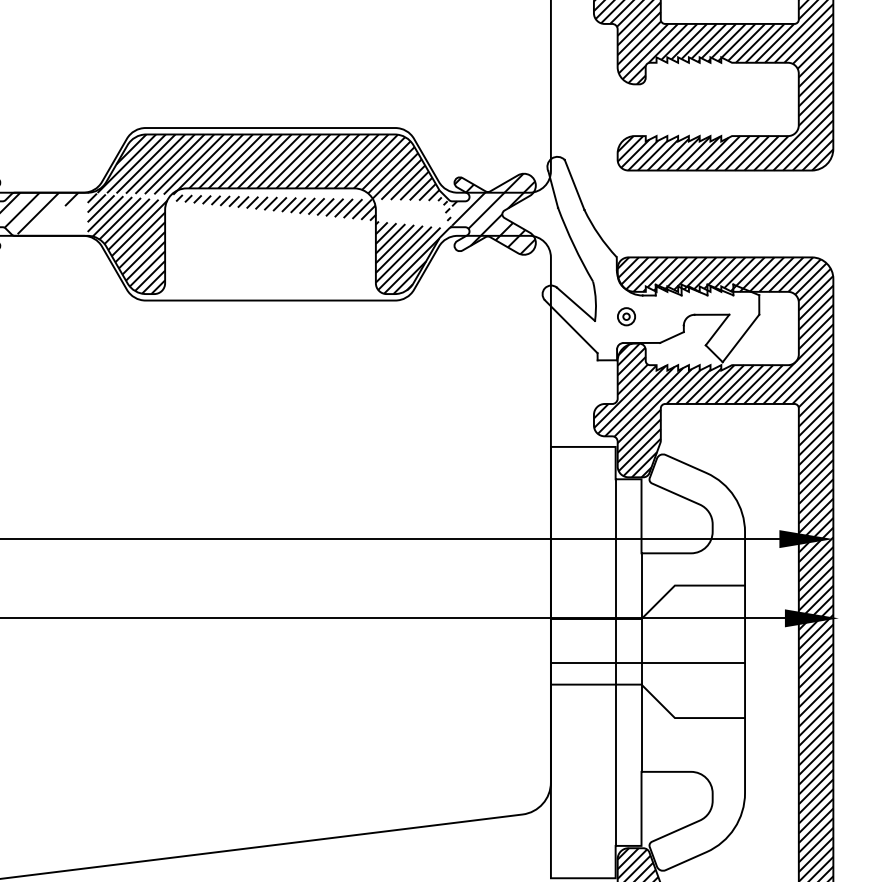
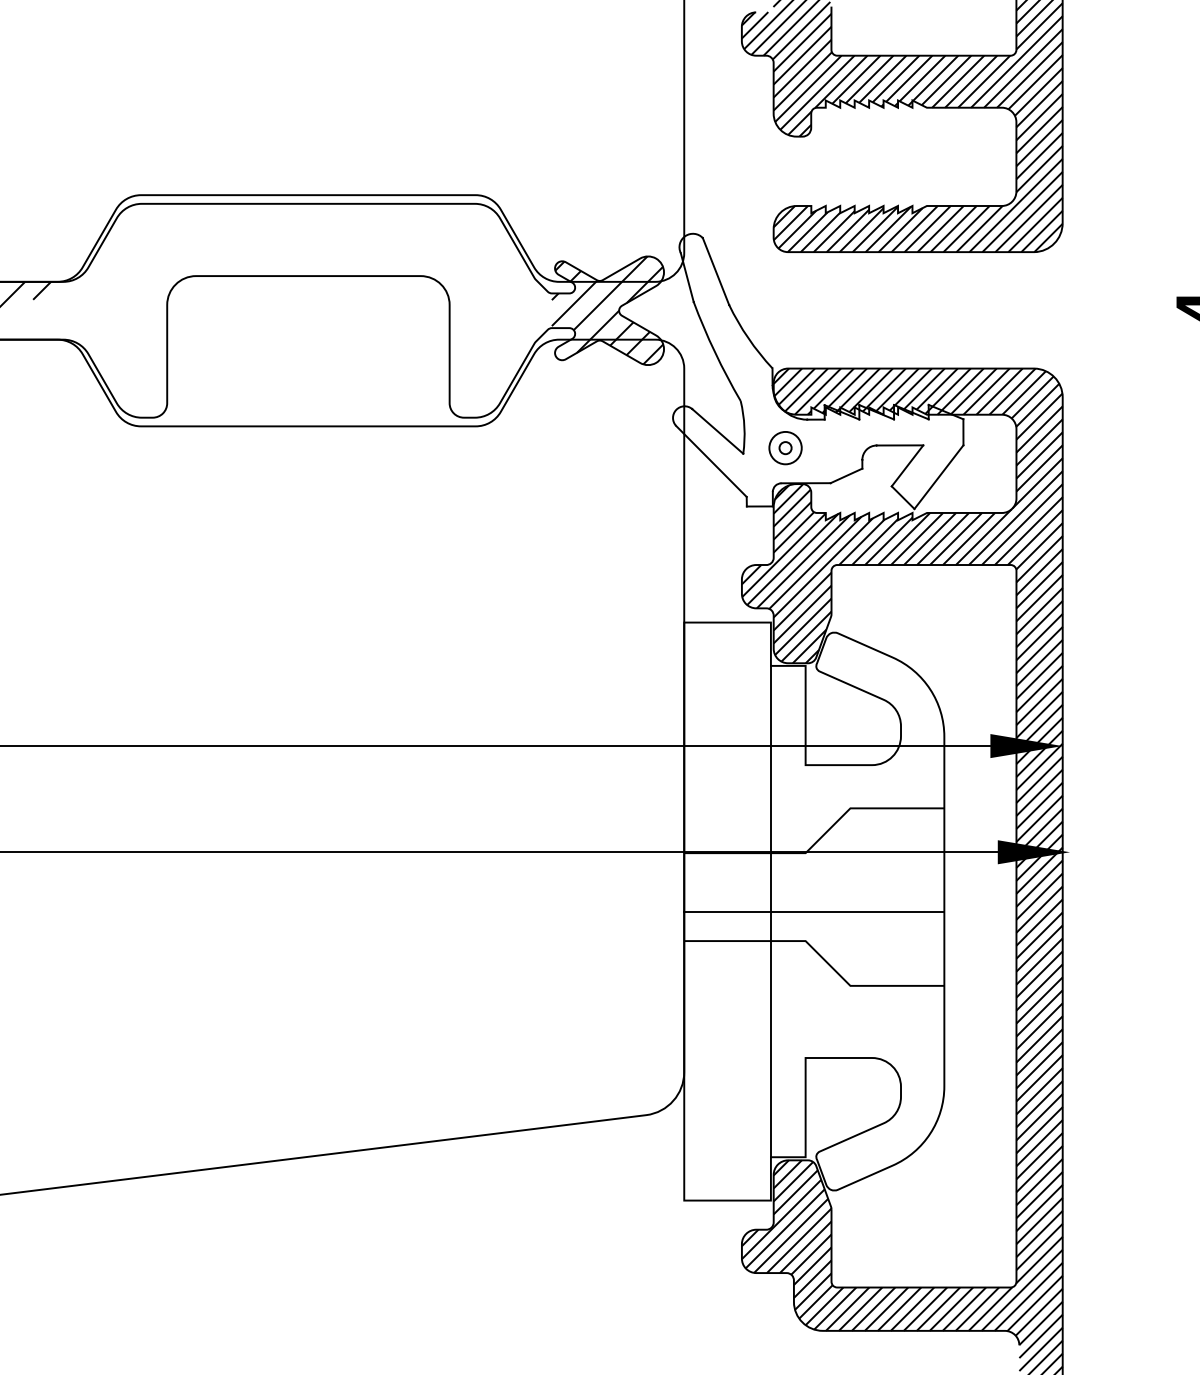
hatch: (269, 214) -> (307, 310), removed
part: (626, 316) -> (785, 447), size x1.4
line: (641, 662) -> (805, 911), removed

